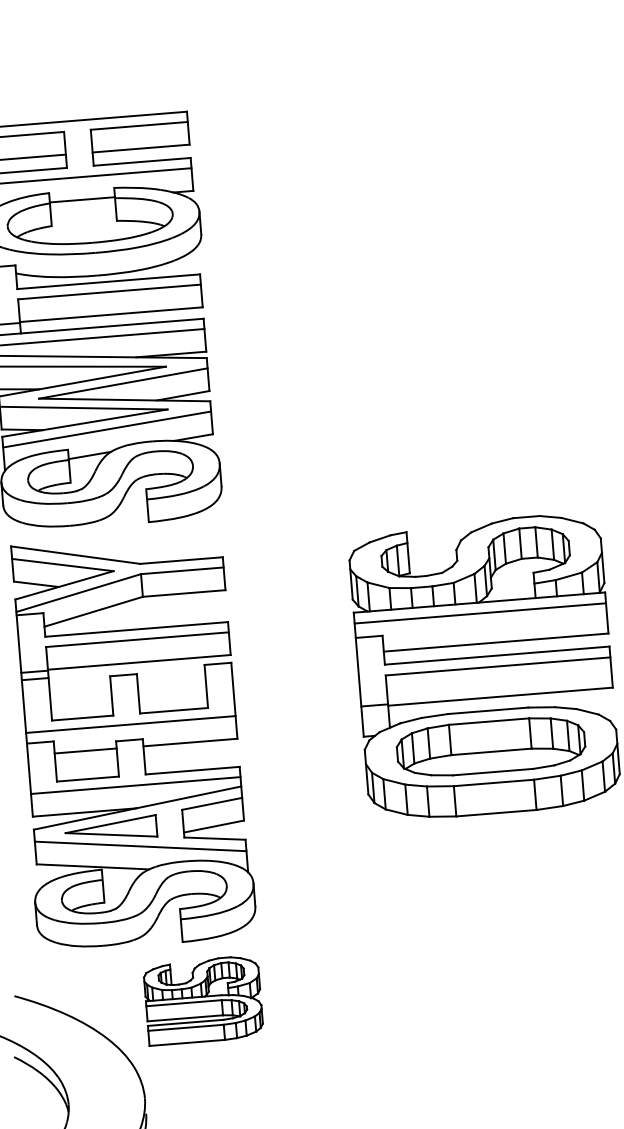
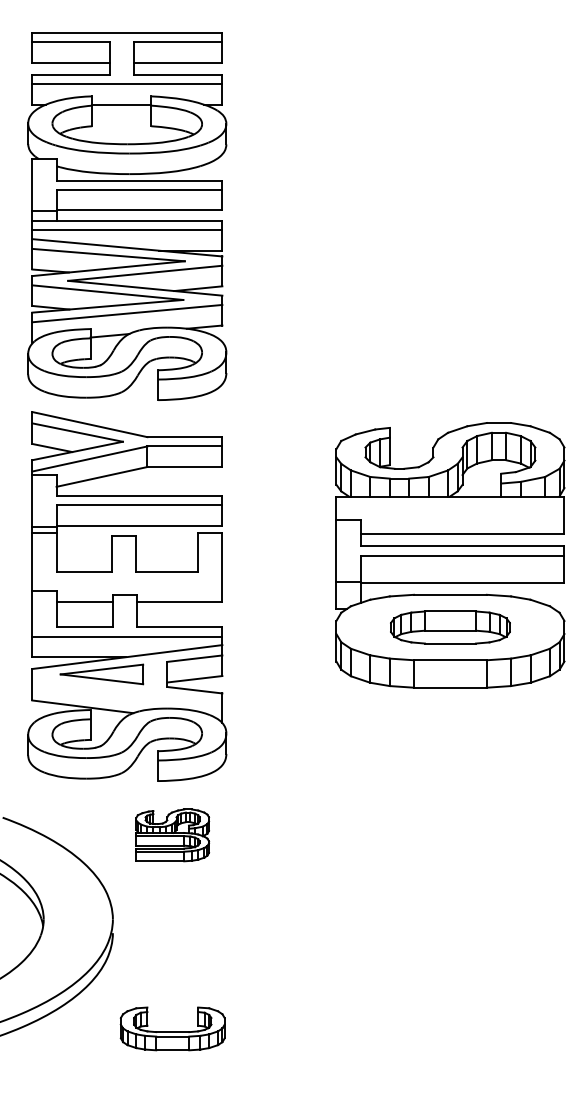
line: (480, 613) -> (450, 506), removed
line: (131, 724) -> (127, 581), removed
part: (491, 746) -> (450, 627), size x0.7
line: (140, 846) -> (127, 691), removed
part: (203, 1000) -> (172, 835), size x0.7

